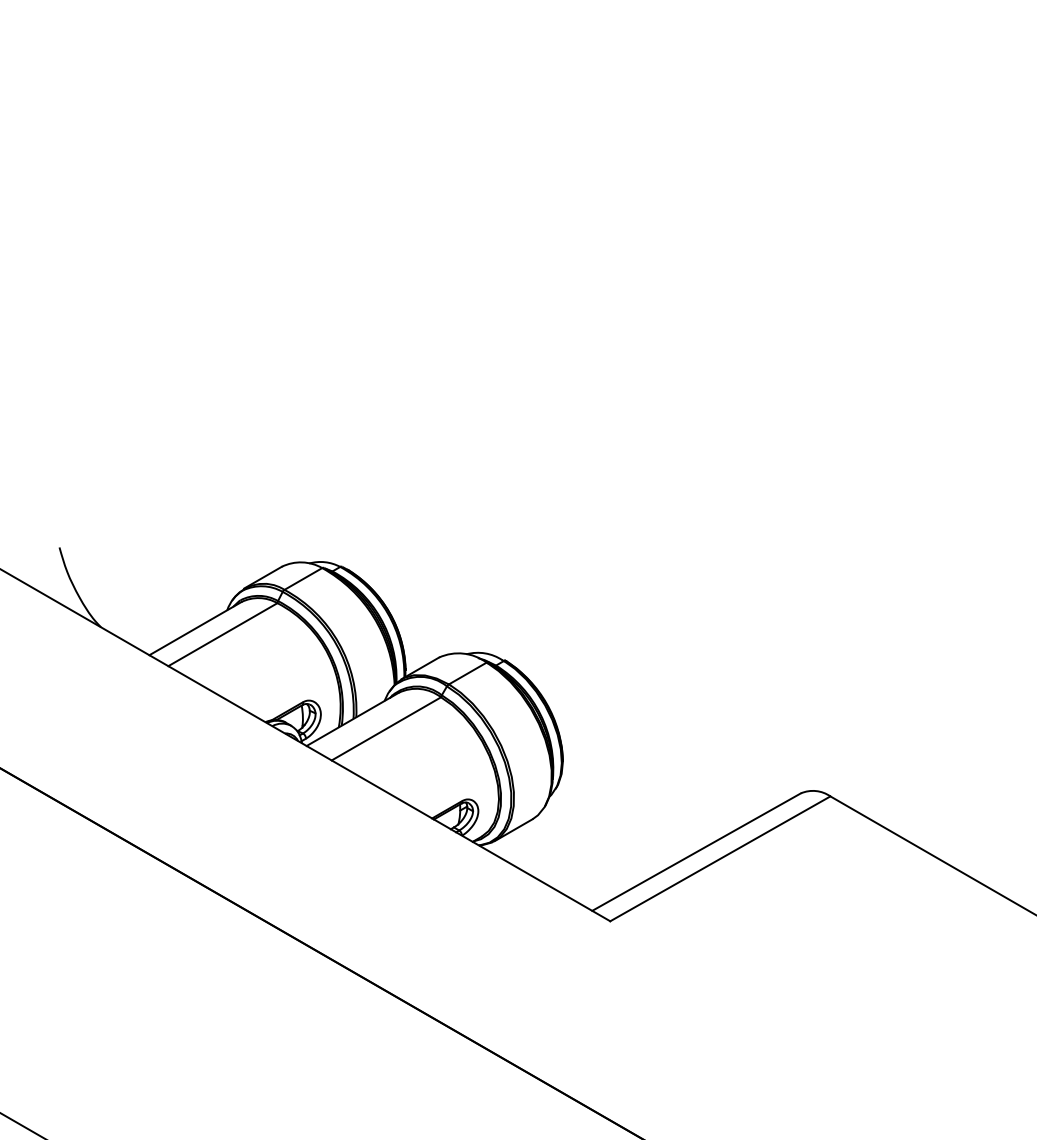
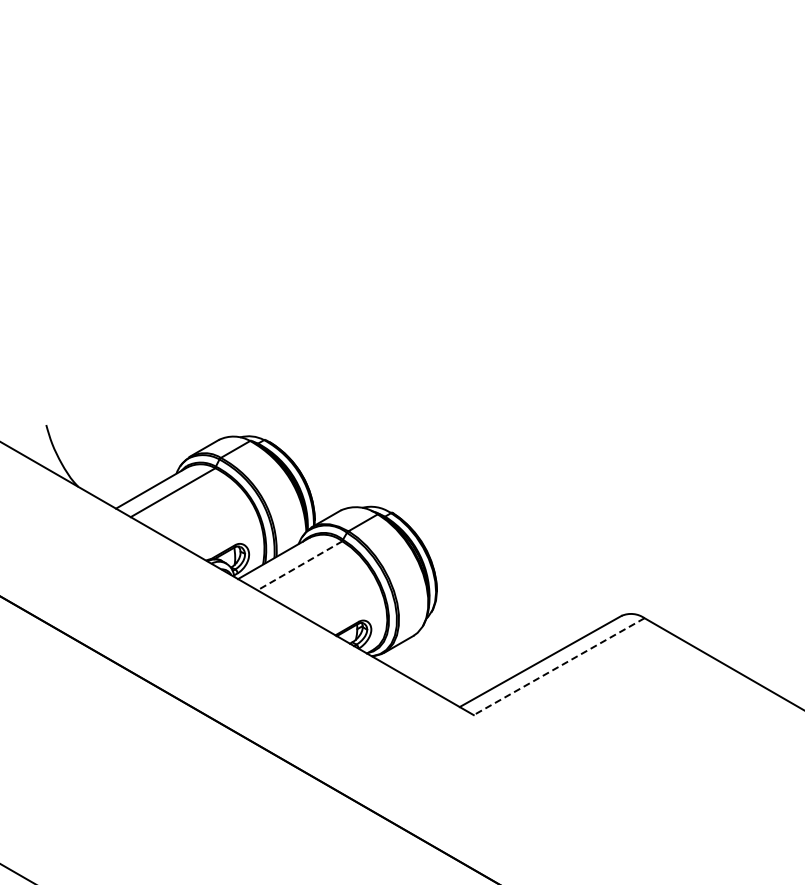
line: (385, 728) -> (299, 565), solid -> dashed
line: (719, 858) -> (558, 666), solid -> dashed

